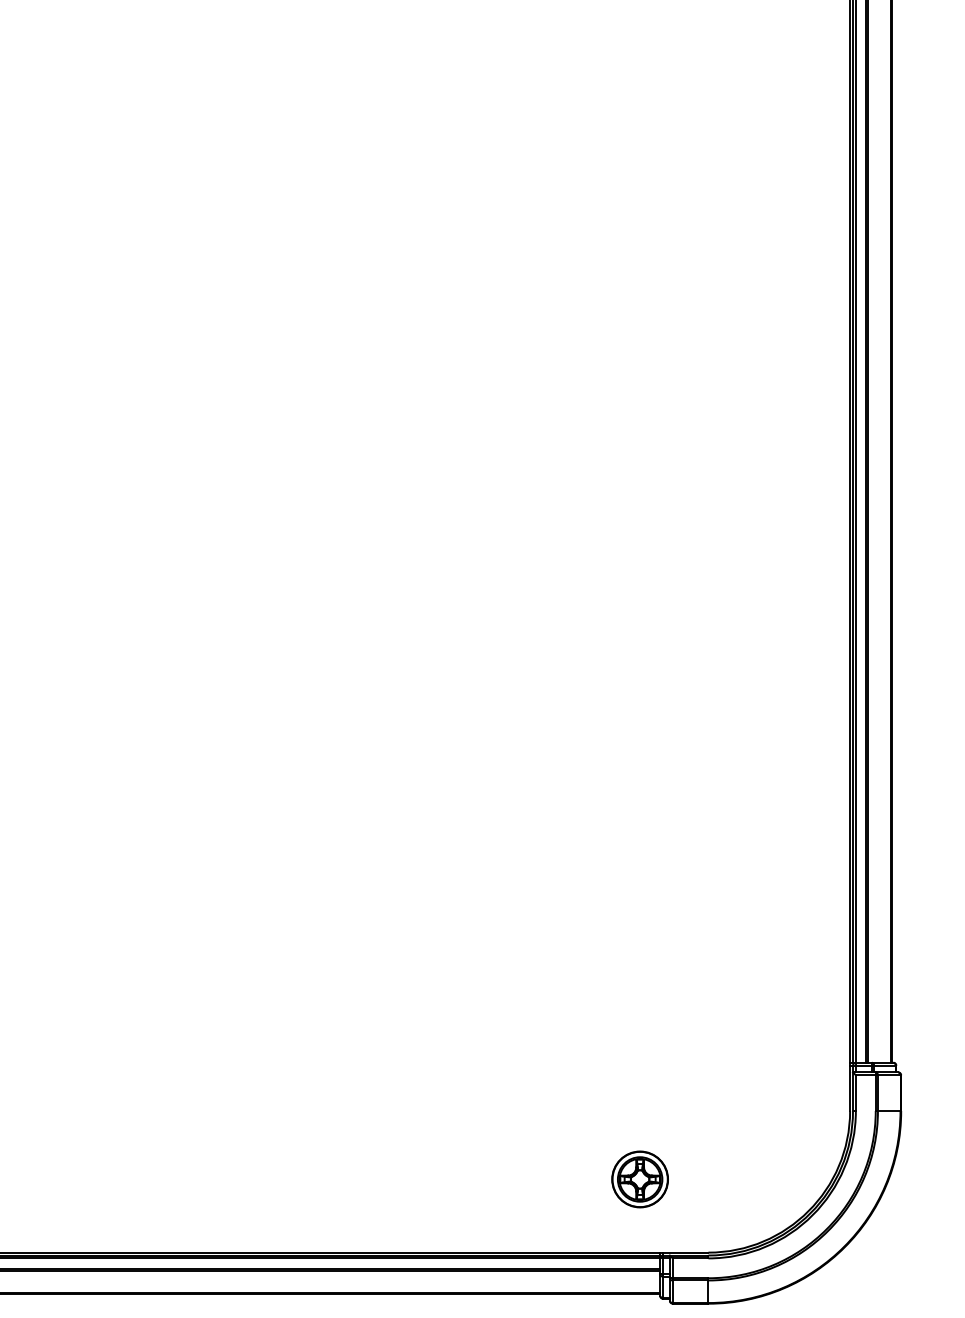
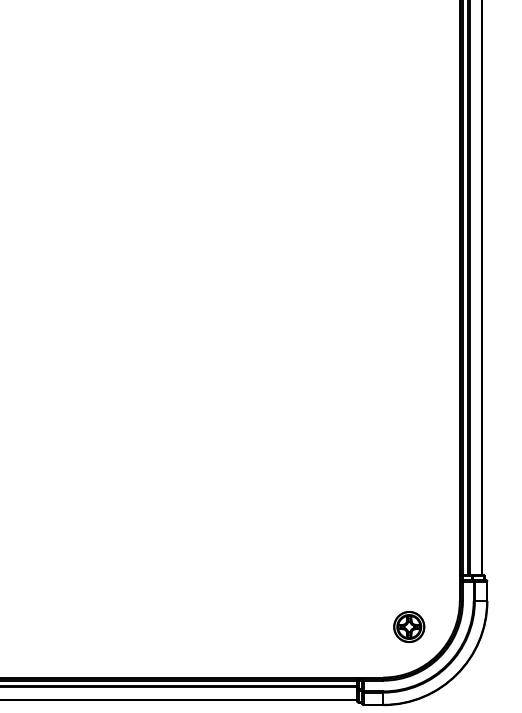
part: (640, 1178) -> (409, 626), moved

